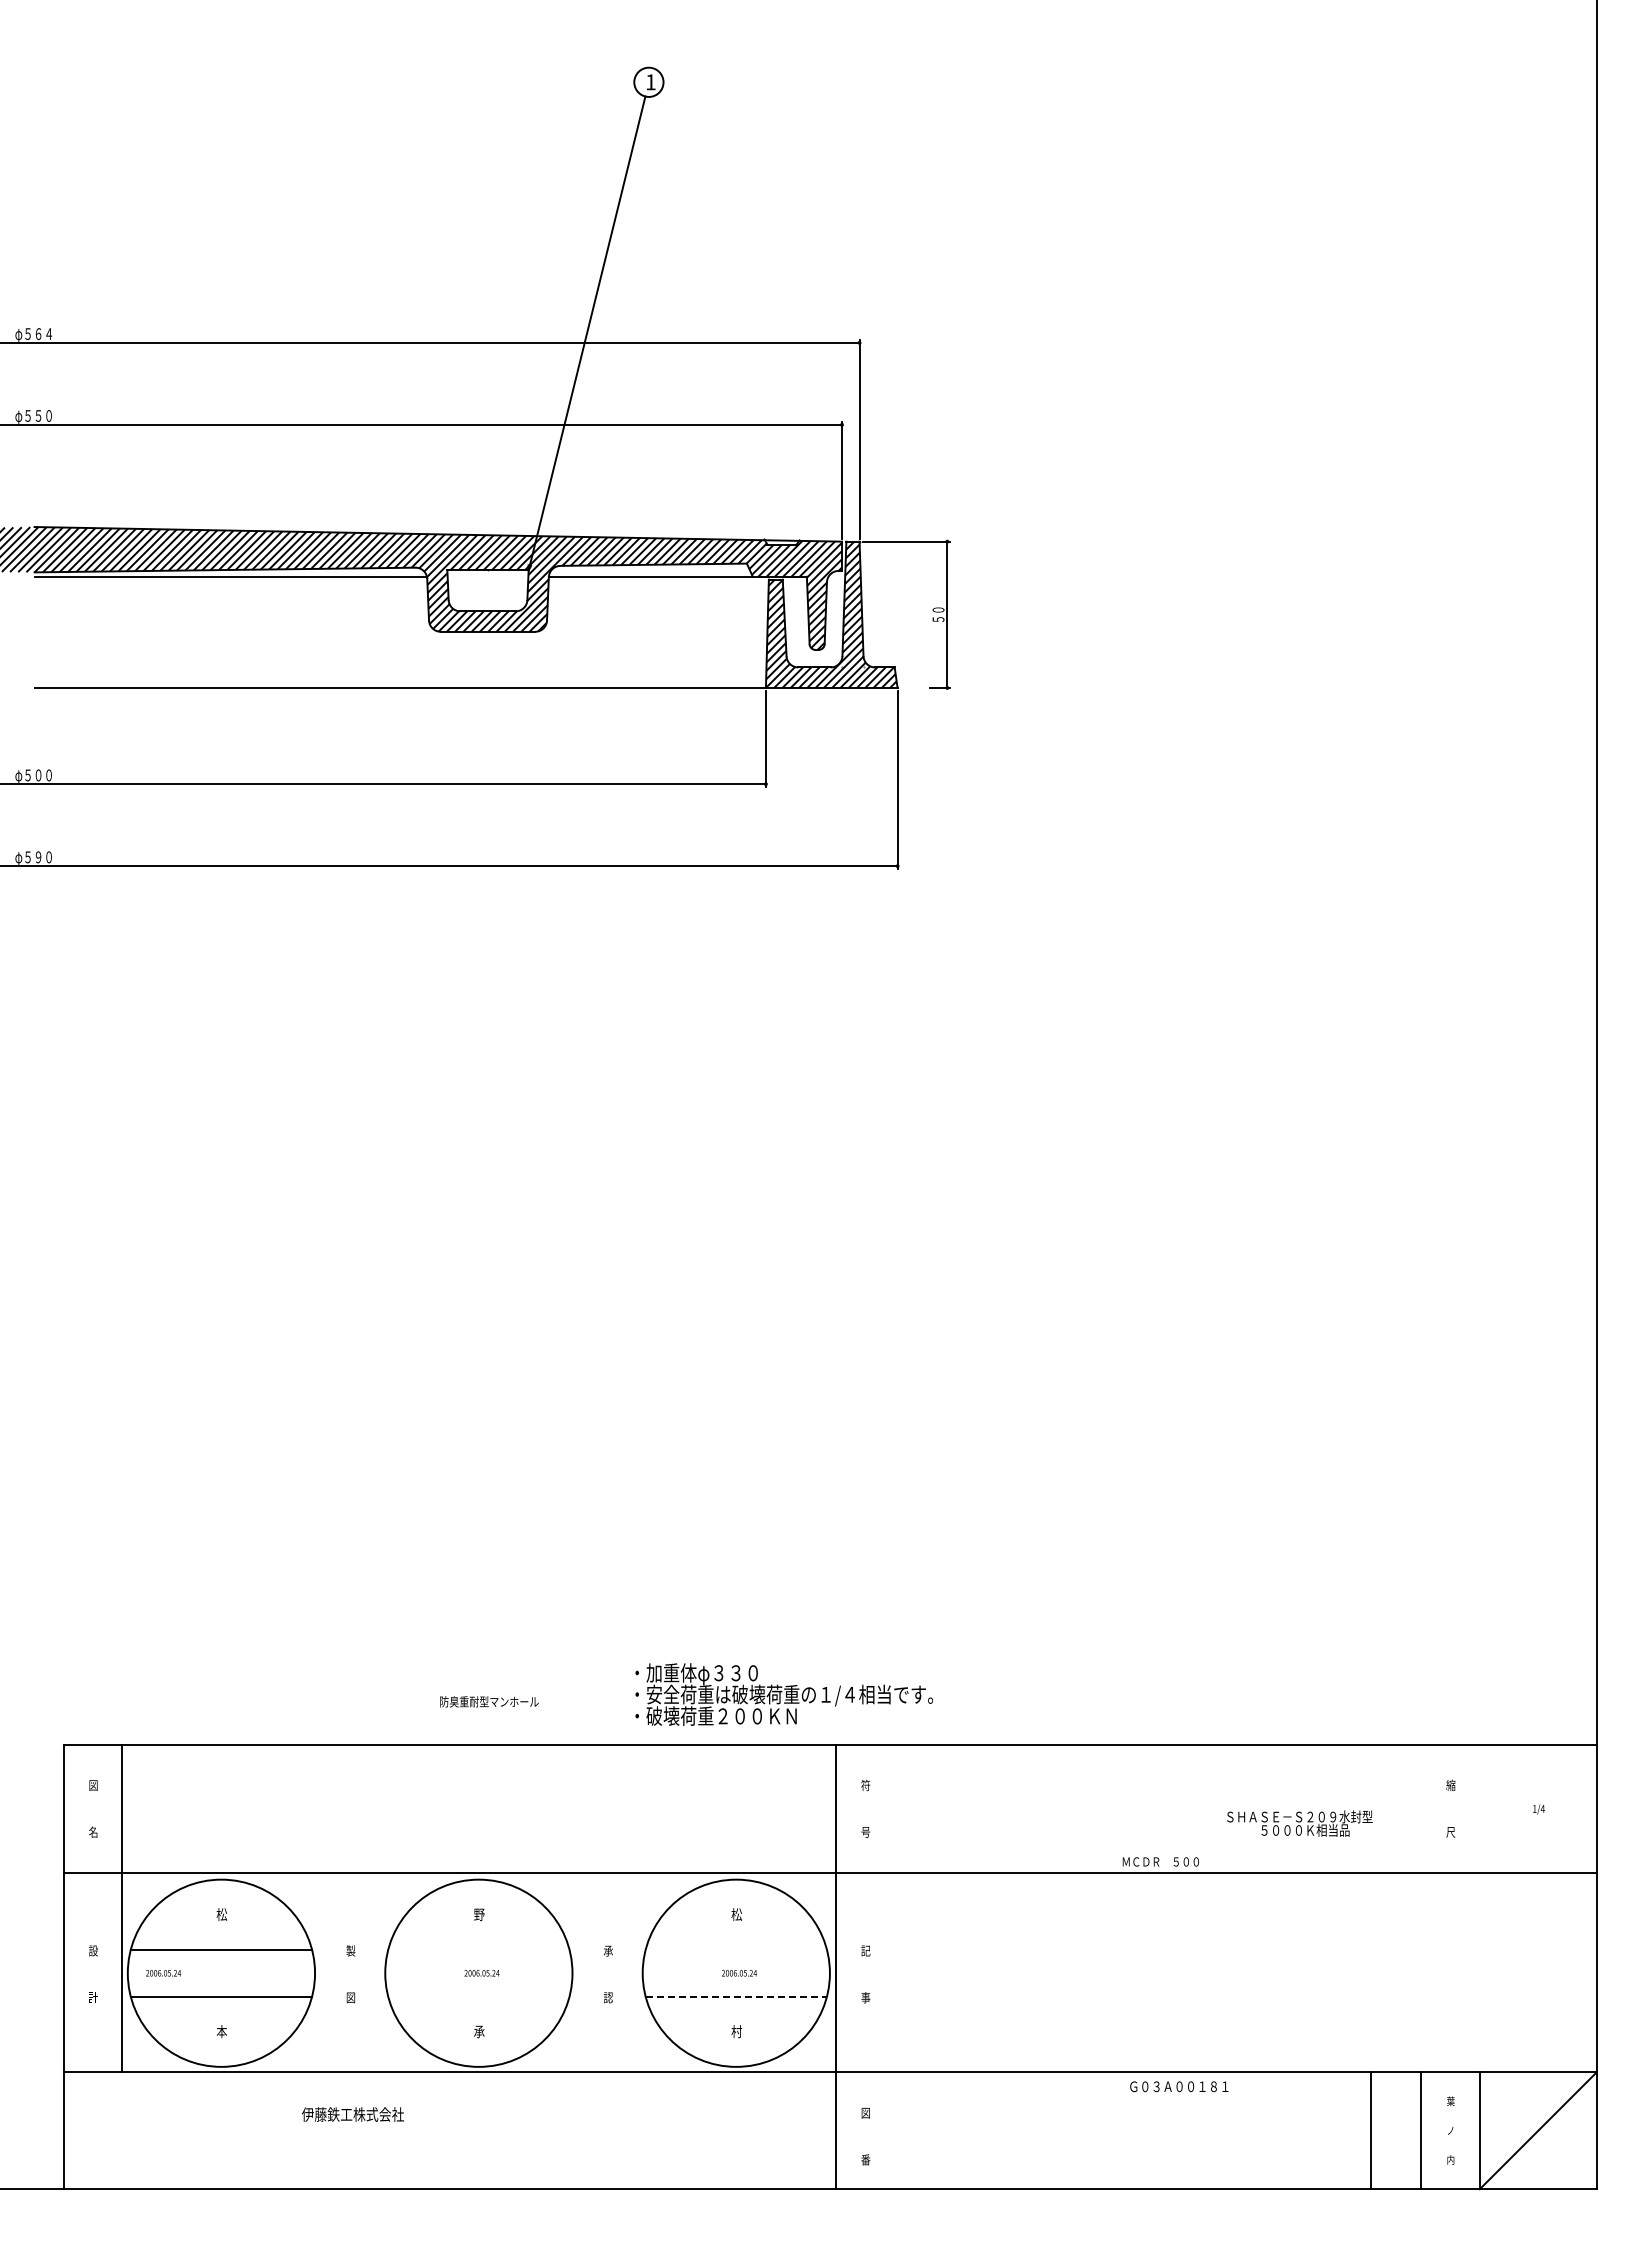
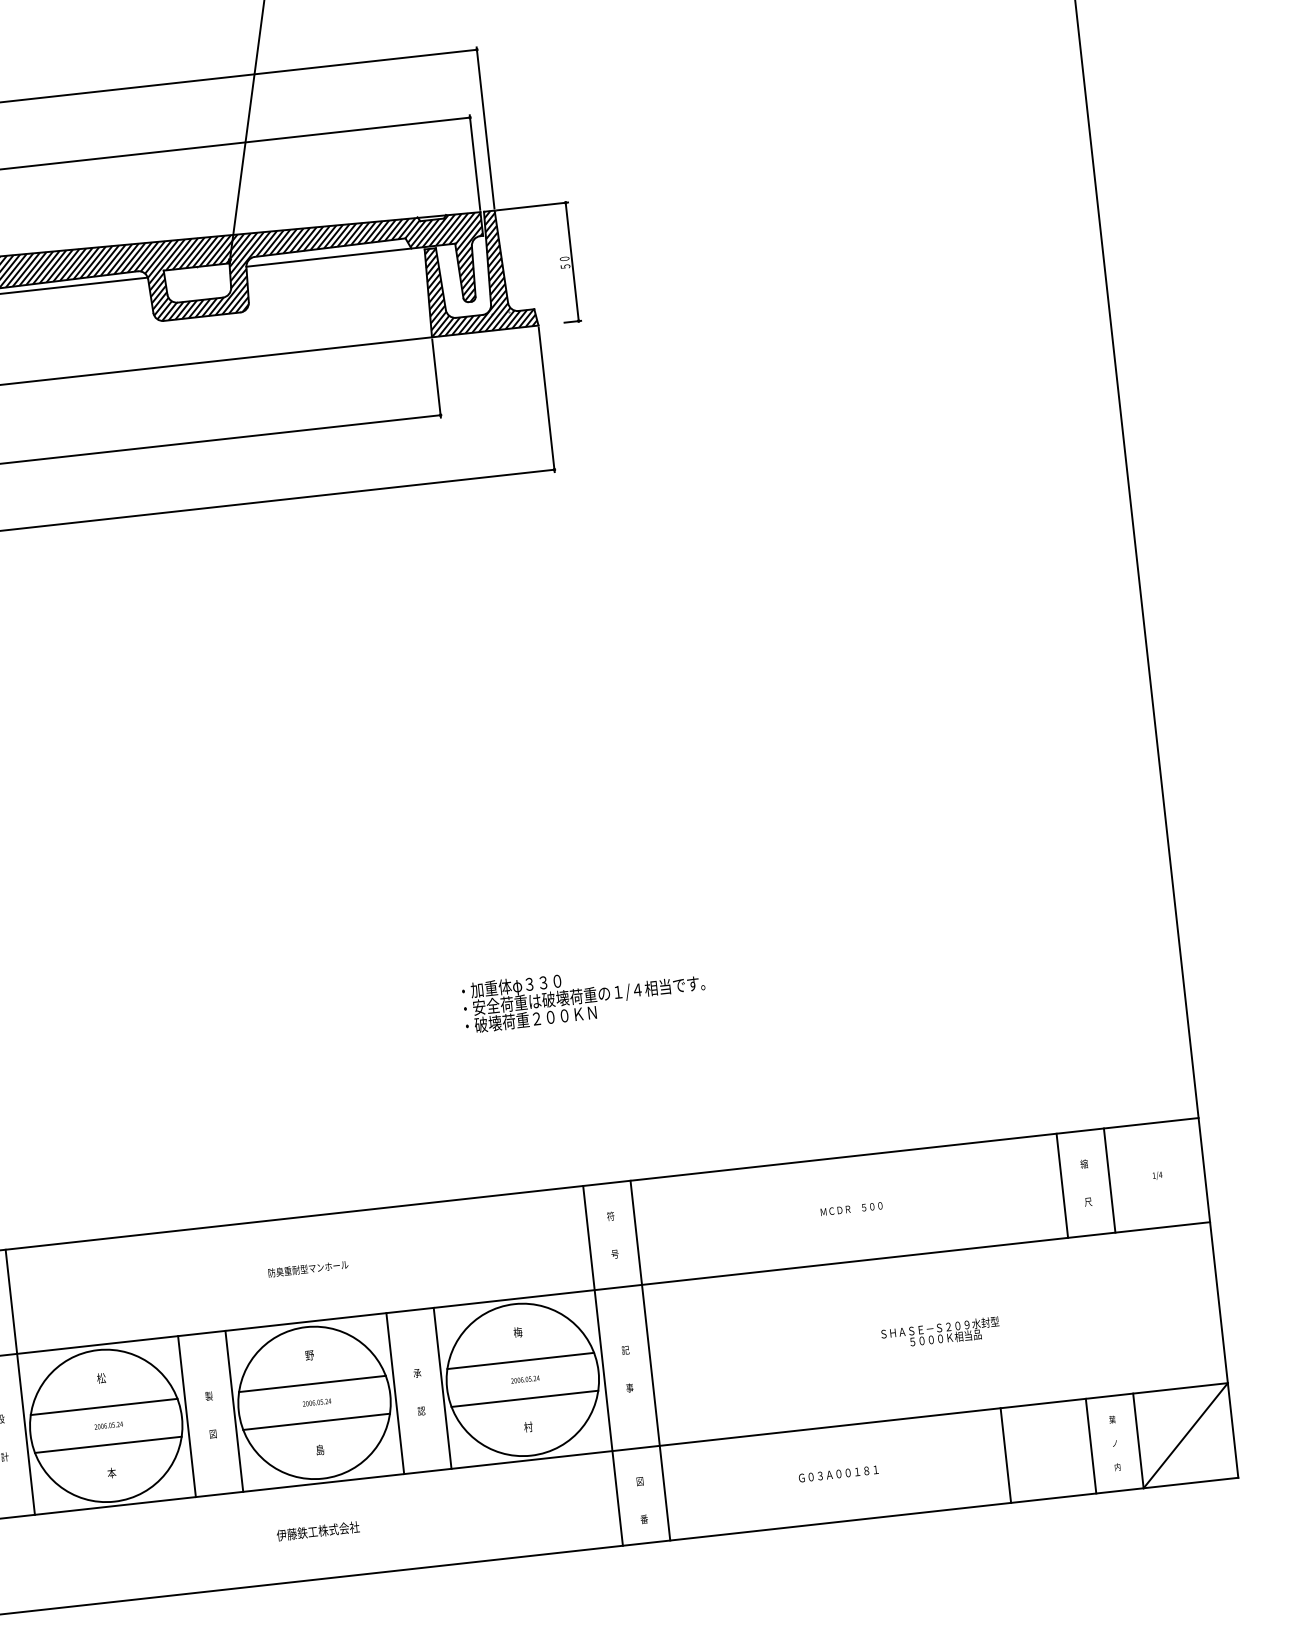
text: (784, 1694) -> (584, 995), moved
text: (489, 1701) -> (308, 1268), moved
line: (1421, 1808) -> (1062, 1185), added
line: (1479, 1808) -> (1109, 1180), added
text: (1299, 1823) -> (940, 1333), moved
text: (1160, 1861) -> (851, 1208), moved
text: (737, 1914) -> (518, 1332), 松 -> 梅
line: (478, 1949) -> (312, 1383), added
line: (735, 1949) -> (520, 1360), added
line: (894, 1966) -> (650, 1360), added
line: (321, 1972) -> (187, 1416), added
line: (379, 1972) -> (234, 1411), added
line: (578, 1972) -> (395, 1393), added
line: (637, 1972) -> (442, 1388), added
text: (163, 1973) -> (108, 1425), moved
line: (478, 1996) -> (316, 1421), added
line: (736, 1996) -> (525, 1398), dashed -> solid
text: (479, 2031) -> (320, 1449), 承 -> 島
text: (1179, 2086) -> (838, 1473), moved
text: (352, 2114) -> (317, 1531), moved
line: (1370, 2130) -> (1005, 1455), moved

